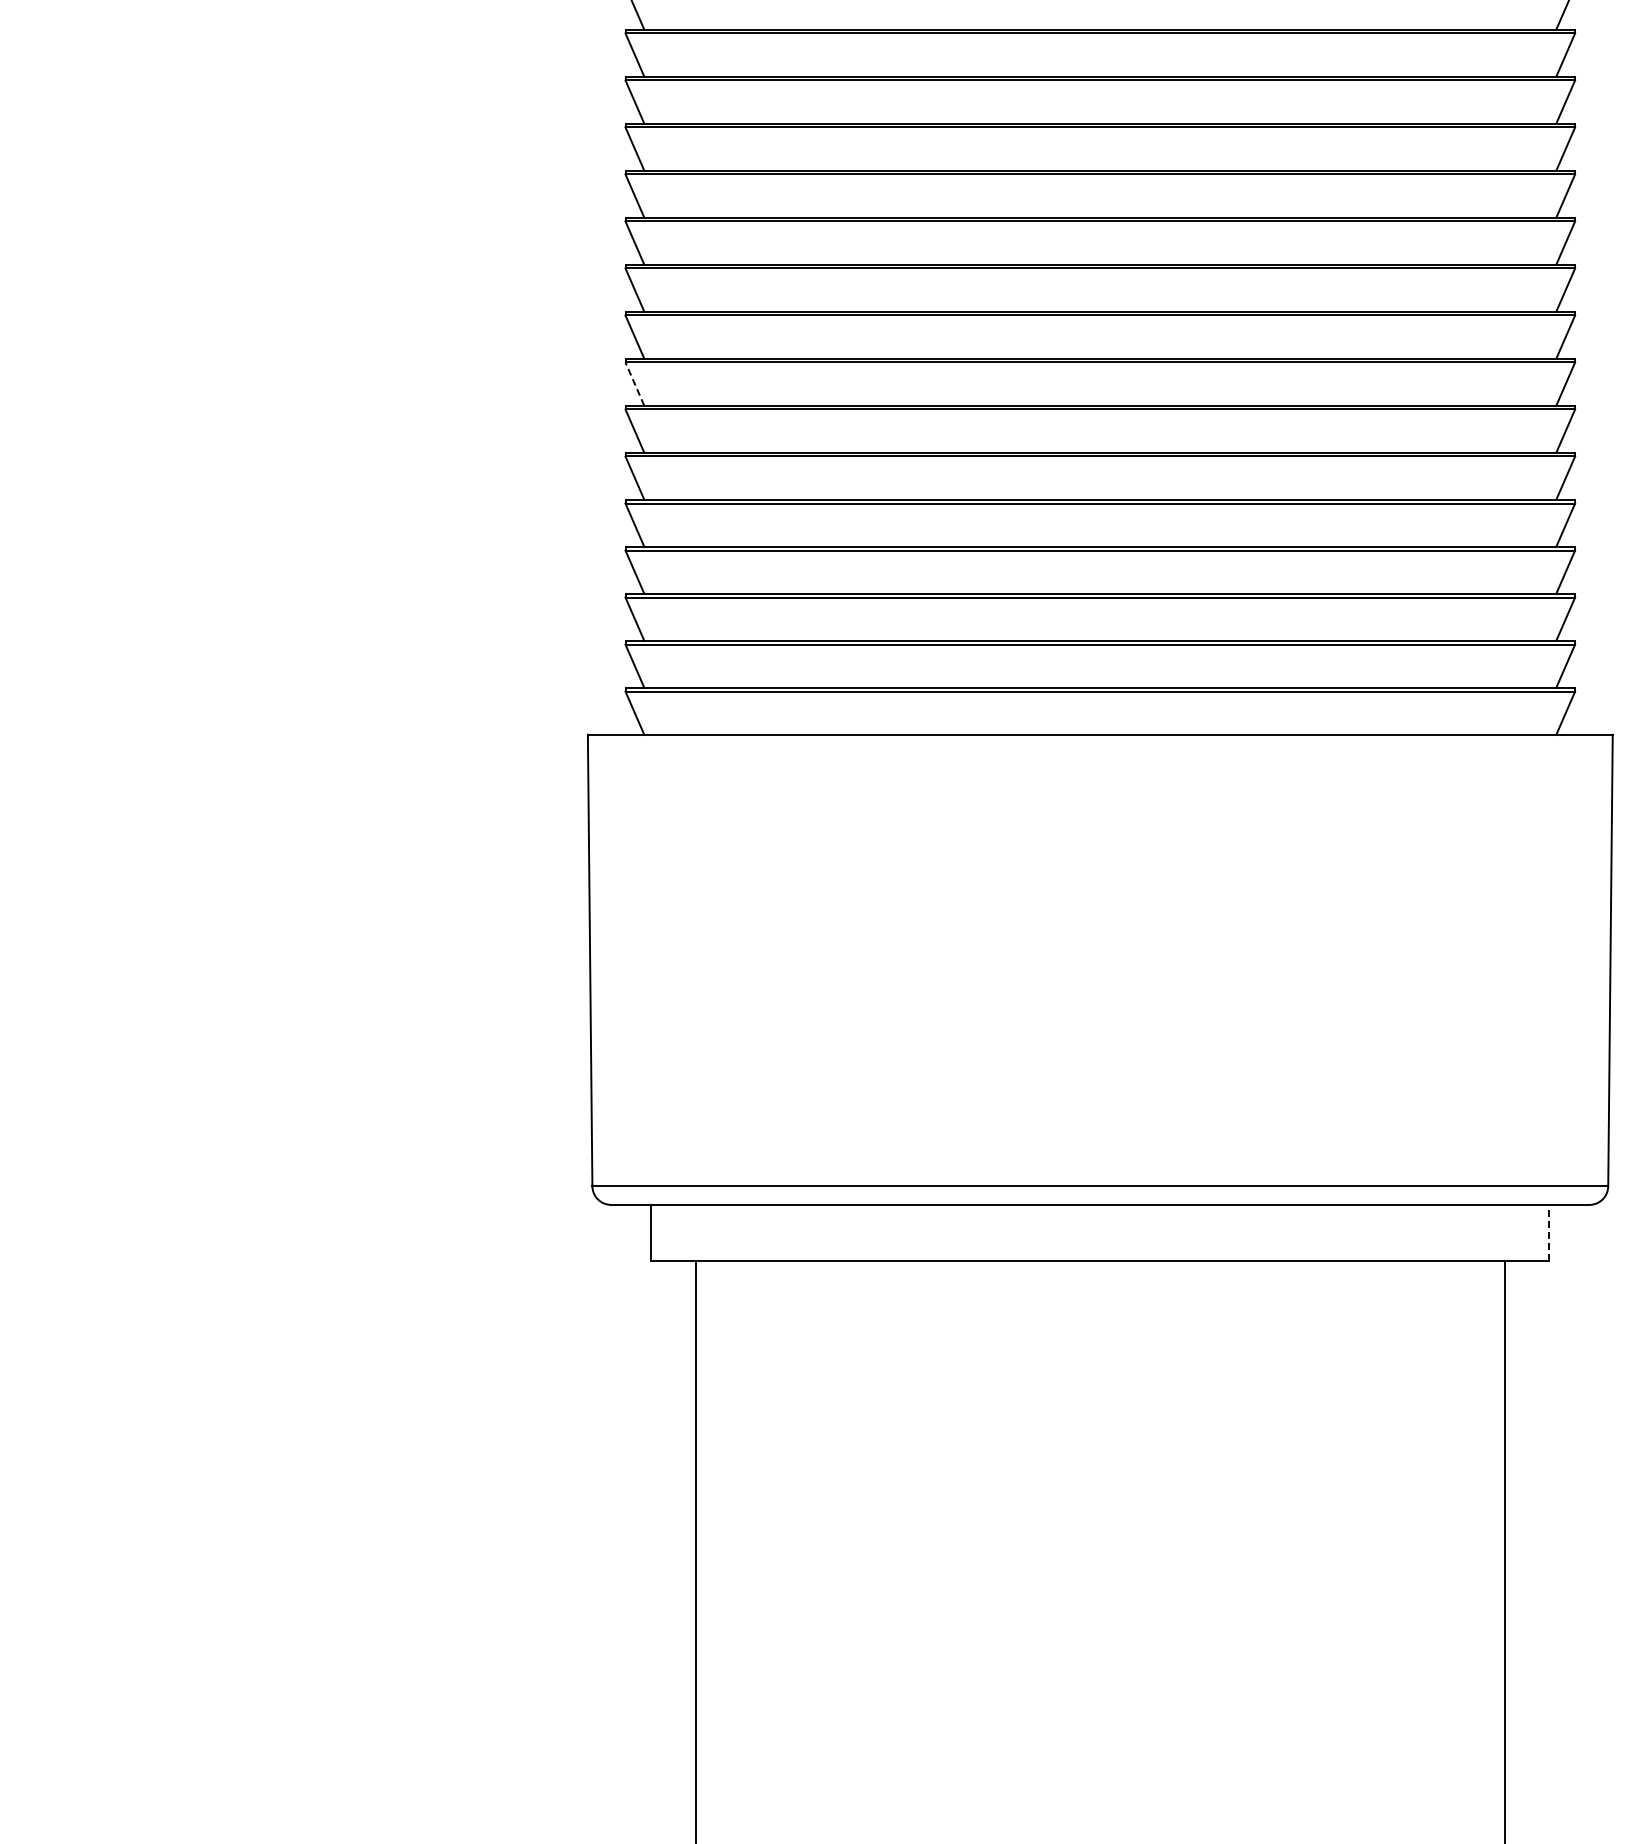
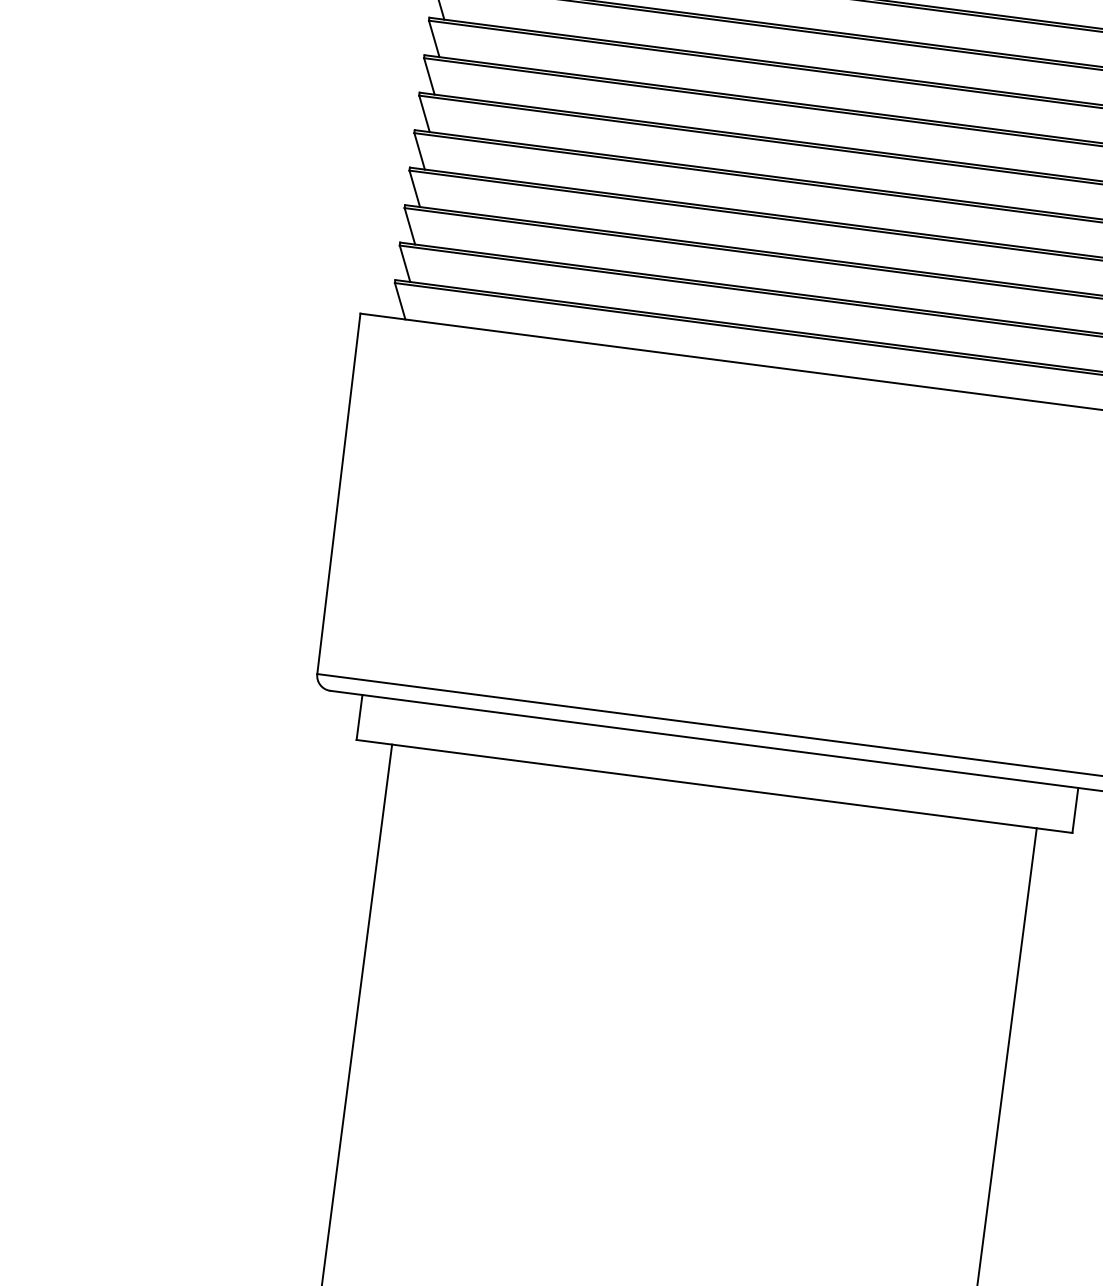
line: (634, 384) -> (433, 39), dashed -> solid
line: (1549, 1232) -> (1075, 809), dashed -> solid

